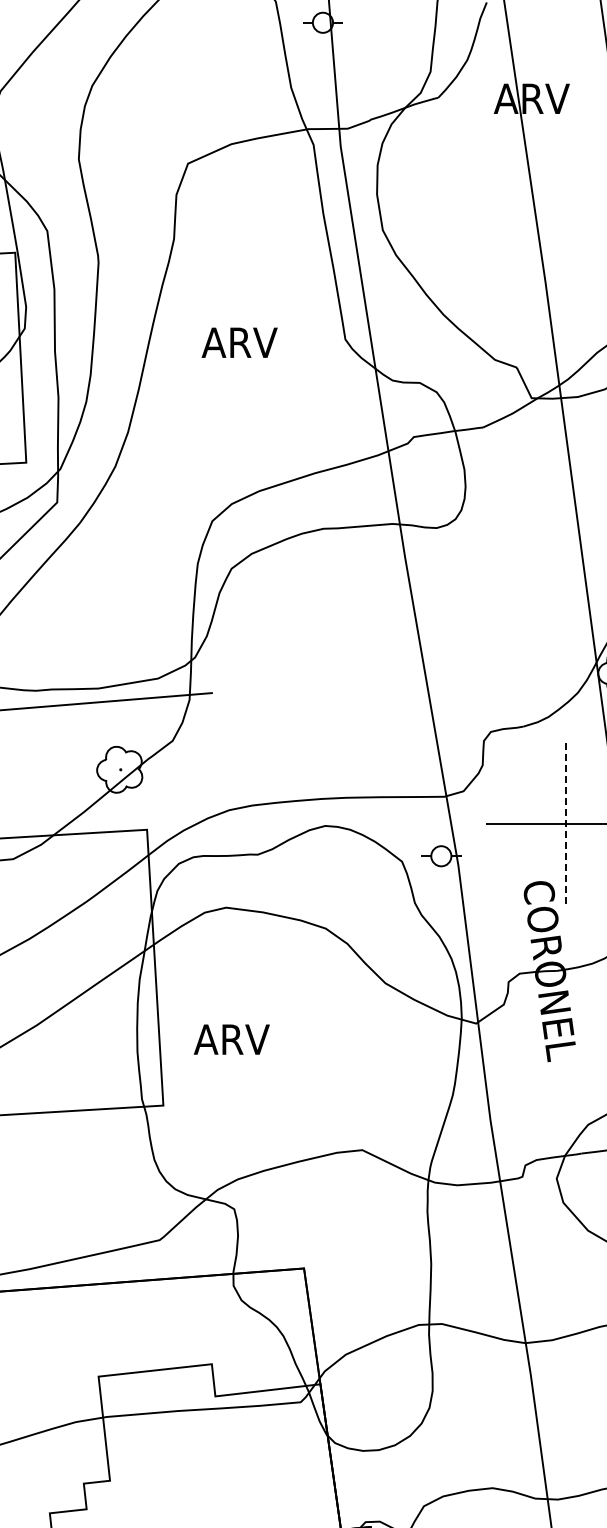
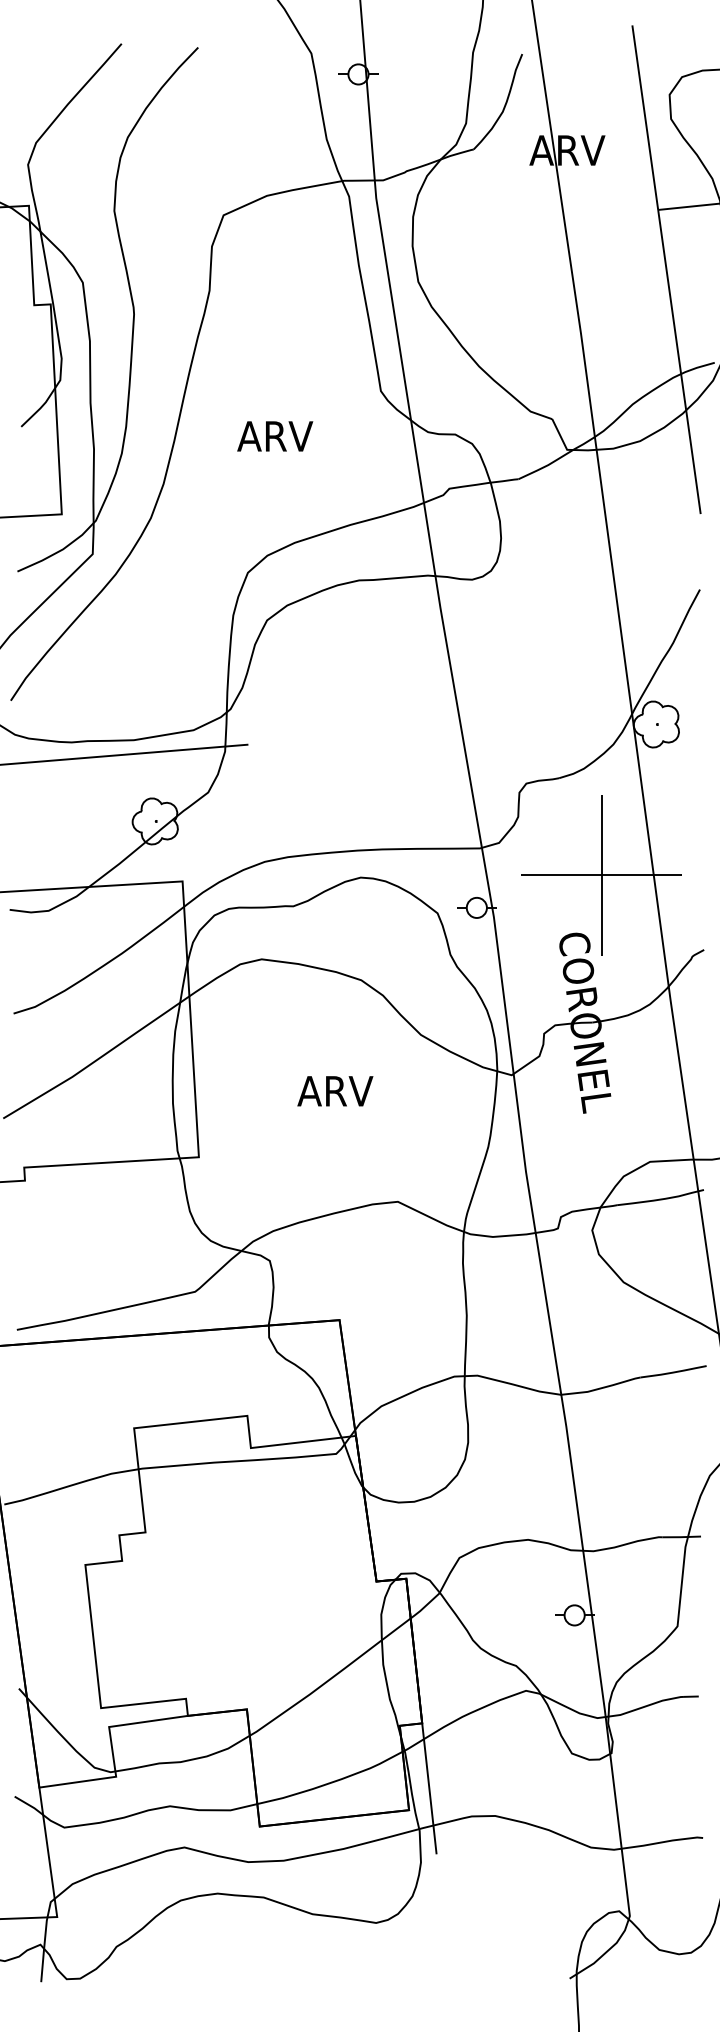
text: (239, 342) -> (275, 436), moved
line: (565, 823) -> (601, 875), dashed -> solid
text: (231, 1039) -> (335, 1091), moved

